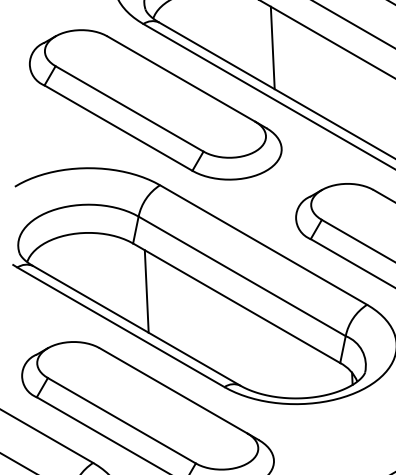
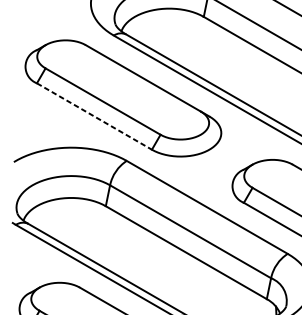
line: (272, 47) -> (214, 53), removed
line: (118, 128) -> (94, 116), solid -> dashed
line: (146, 291) -> (116, 243), removed

